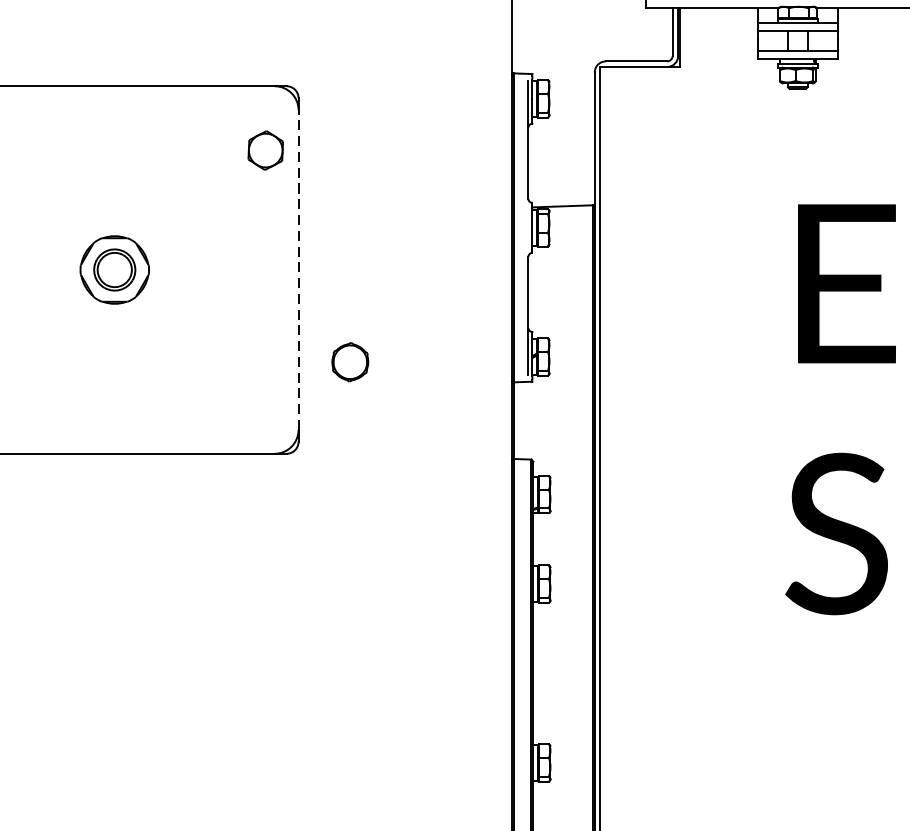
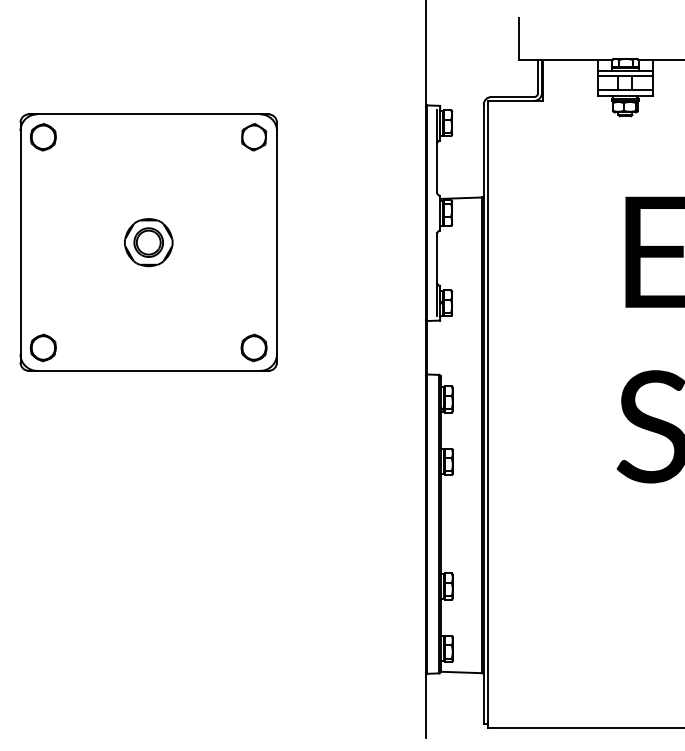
part: (266, 150) -> (254, 137), moved
line: (297, 269) -> (276, 242), dashed -> solid
part: (349, 361) -> (253, 347), moved

